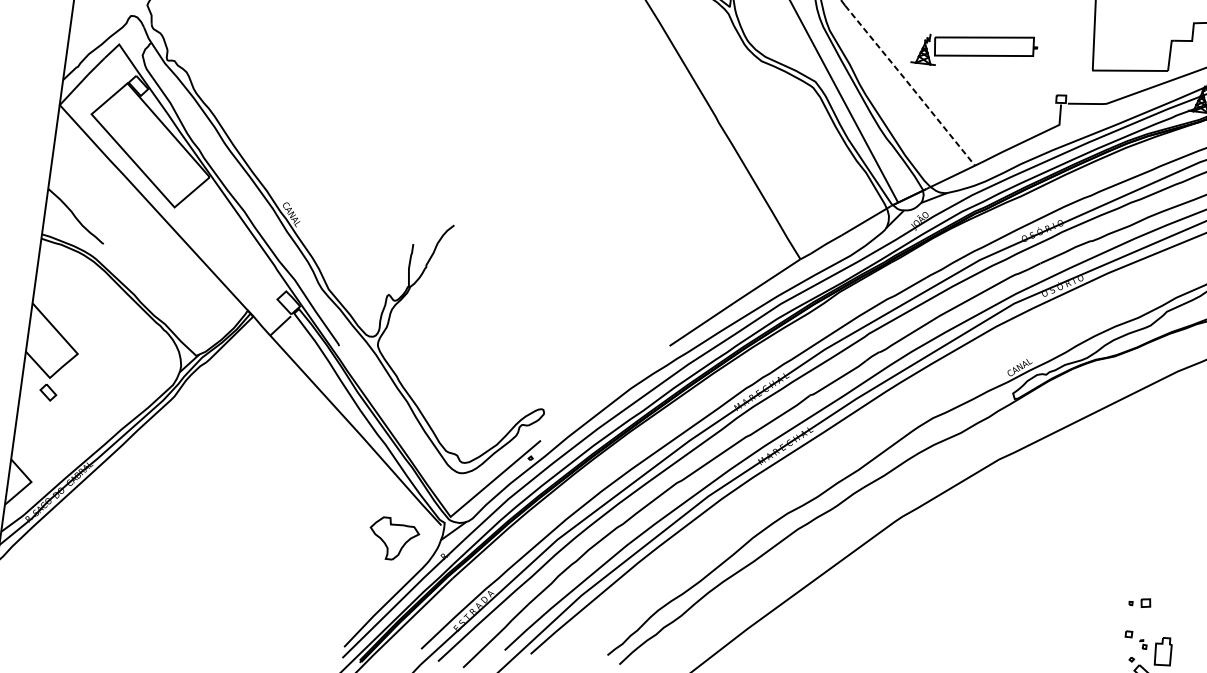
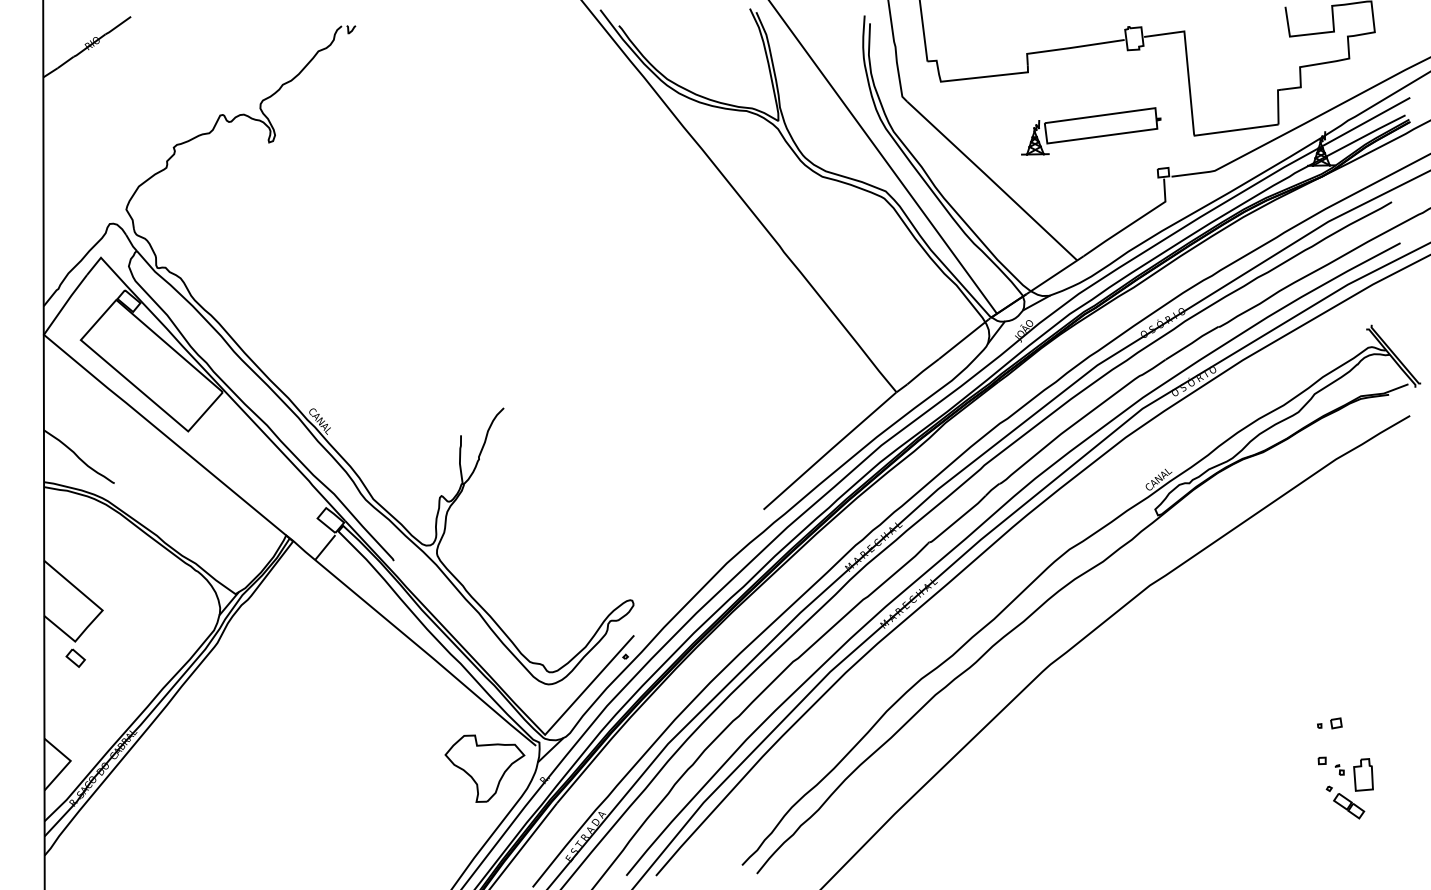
part: (975, 50) -> (1091, 131), moved
line: (910, 86) -> (992, 181), dashed -> solid
part: (393, 539) -> (484, 768), size x1.43

